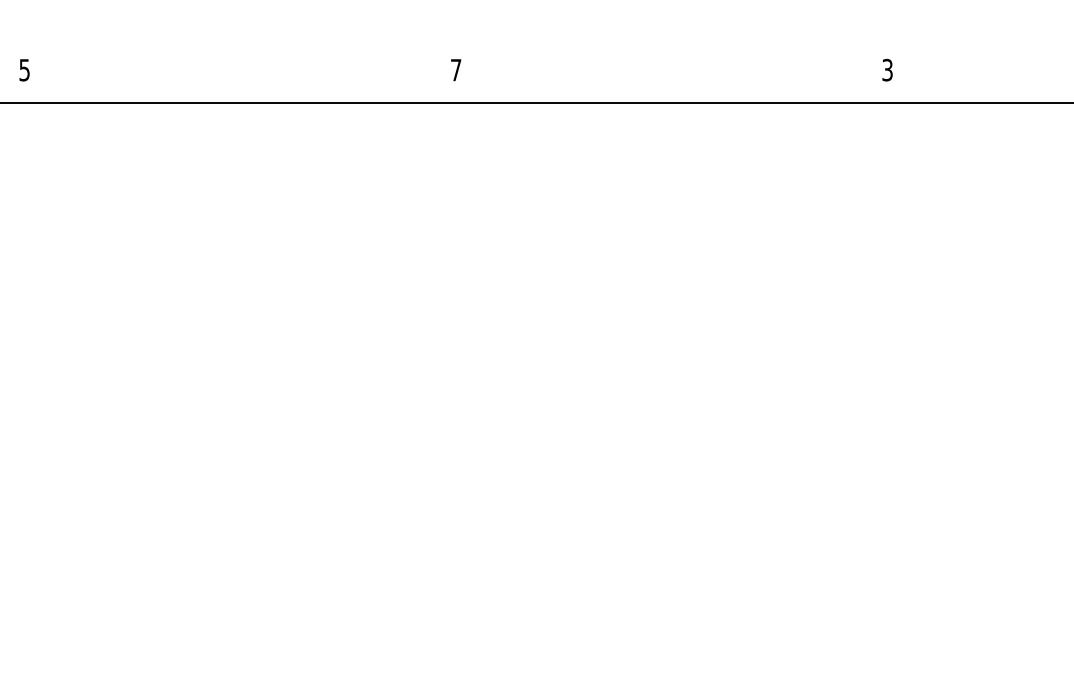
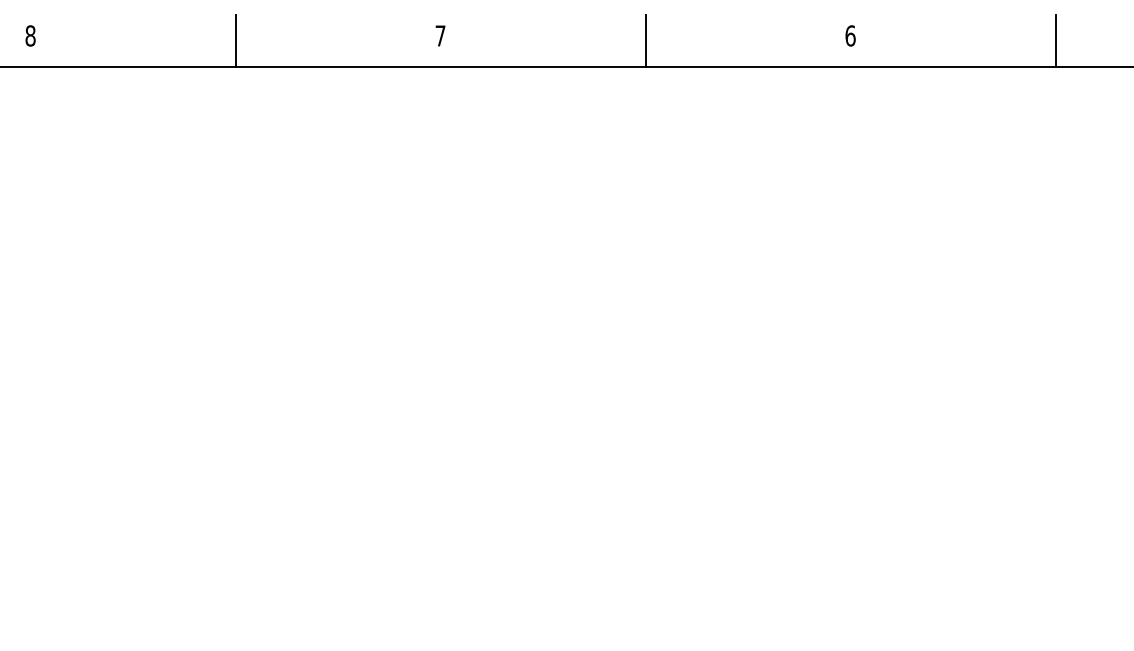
text: (24, 69) -> (30, 35), 5 -> 8
text: (887, 69) -> (850, 35), 3 -> 6
line: (240, 76) -> (235, 41), added
line: (671, 76) -> (645, 41), added

